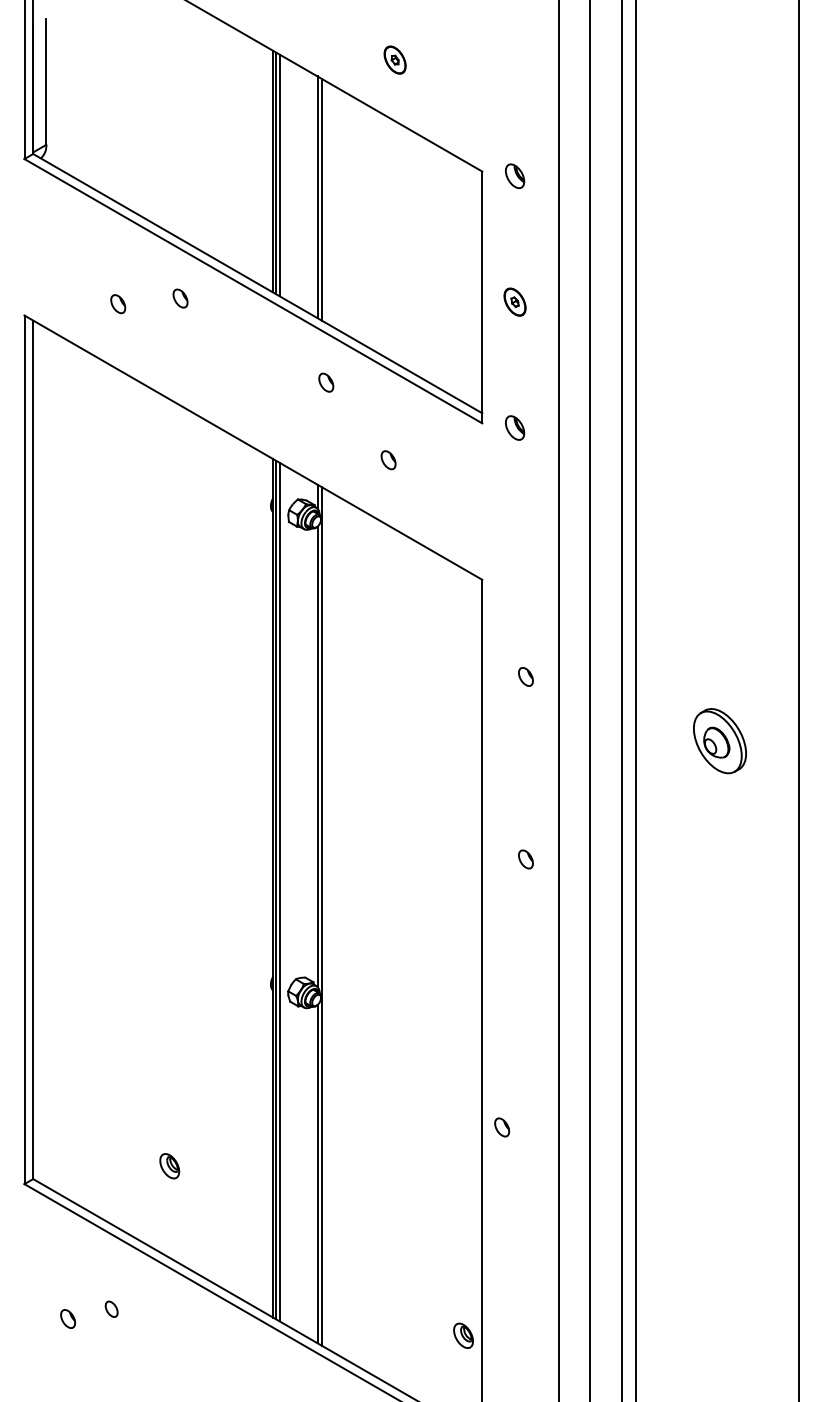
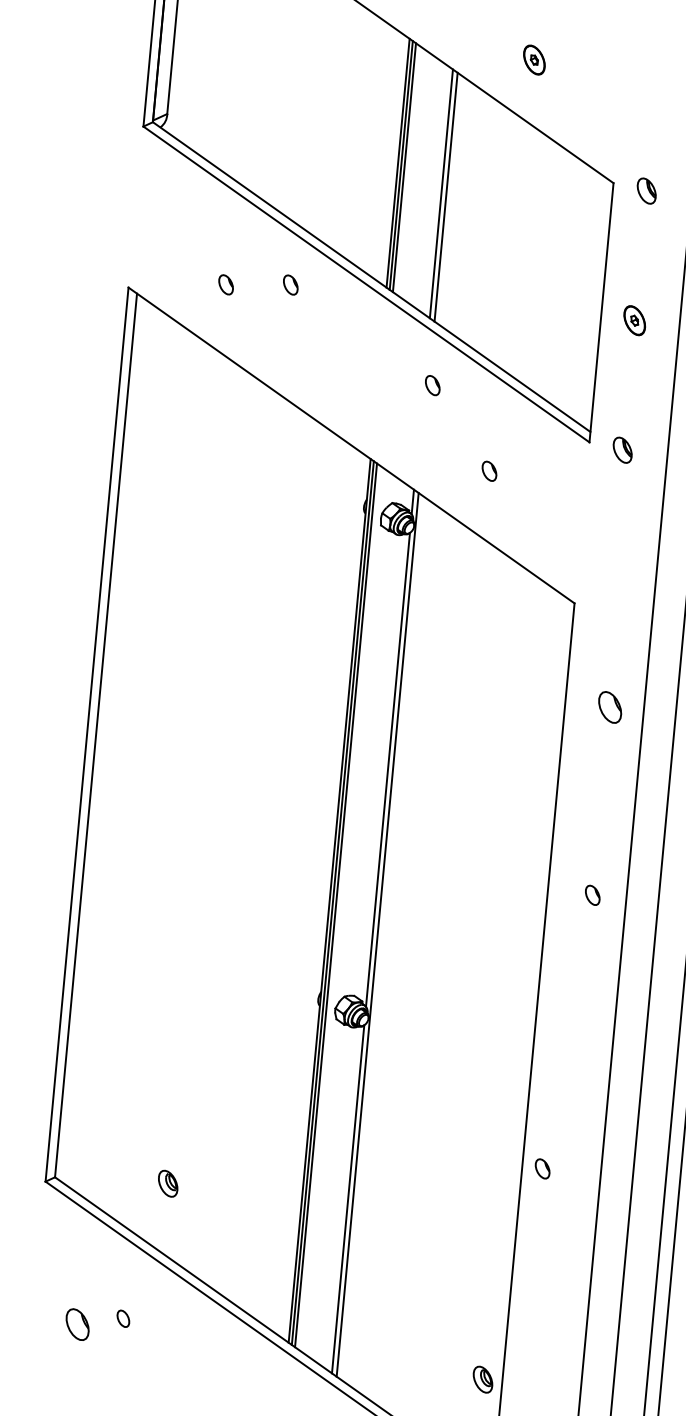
part: (525, 676) -> (609, 706), size x1.6
part: (169, 1166) -> (167, 1184), moved
part: (67, 1318) -> (77, 1324), size x1.6

